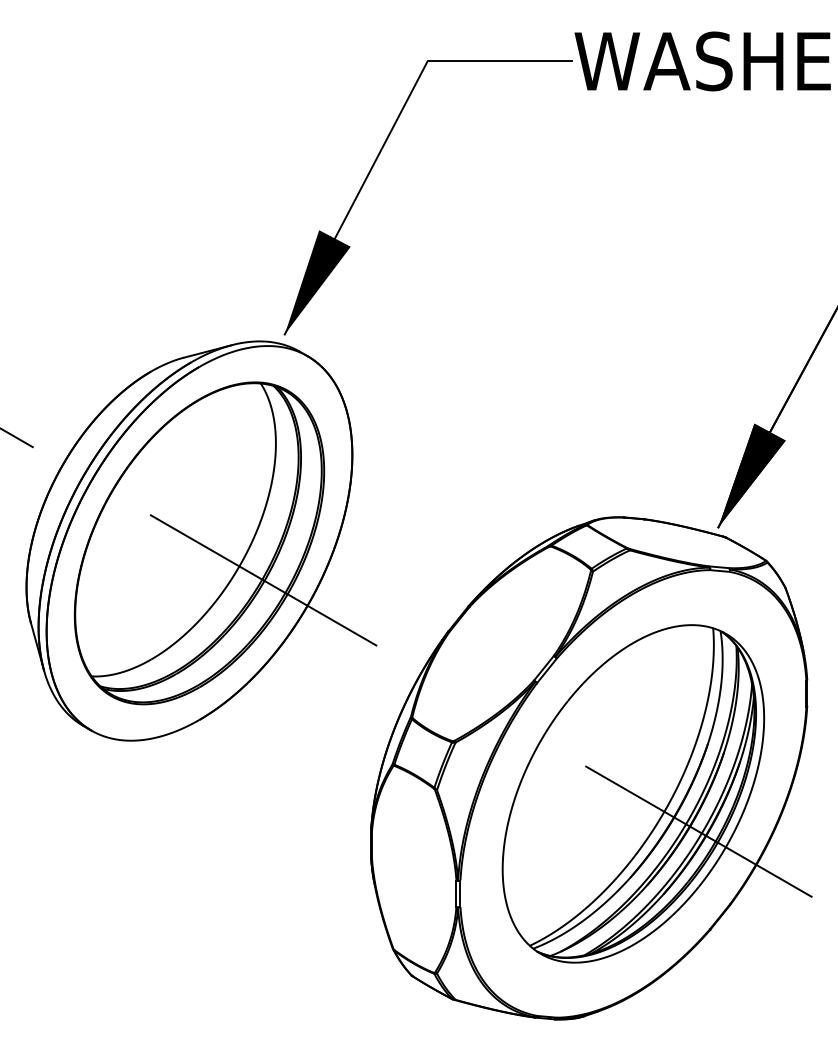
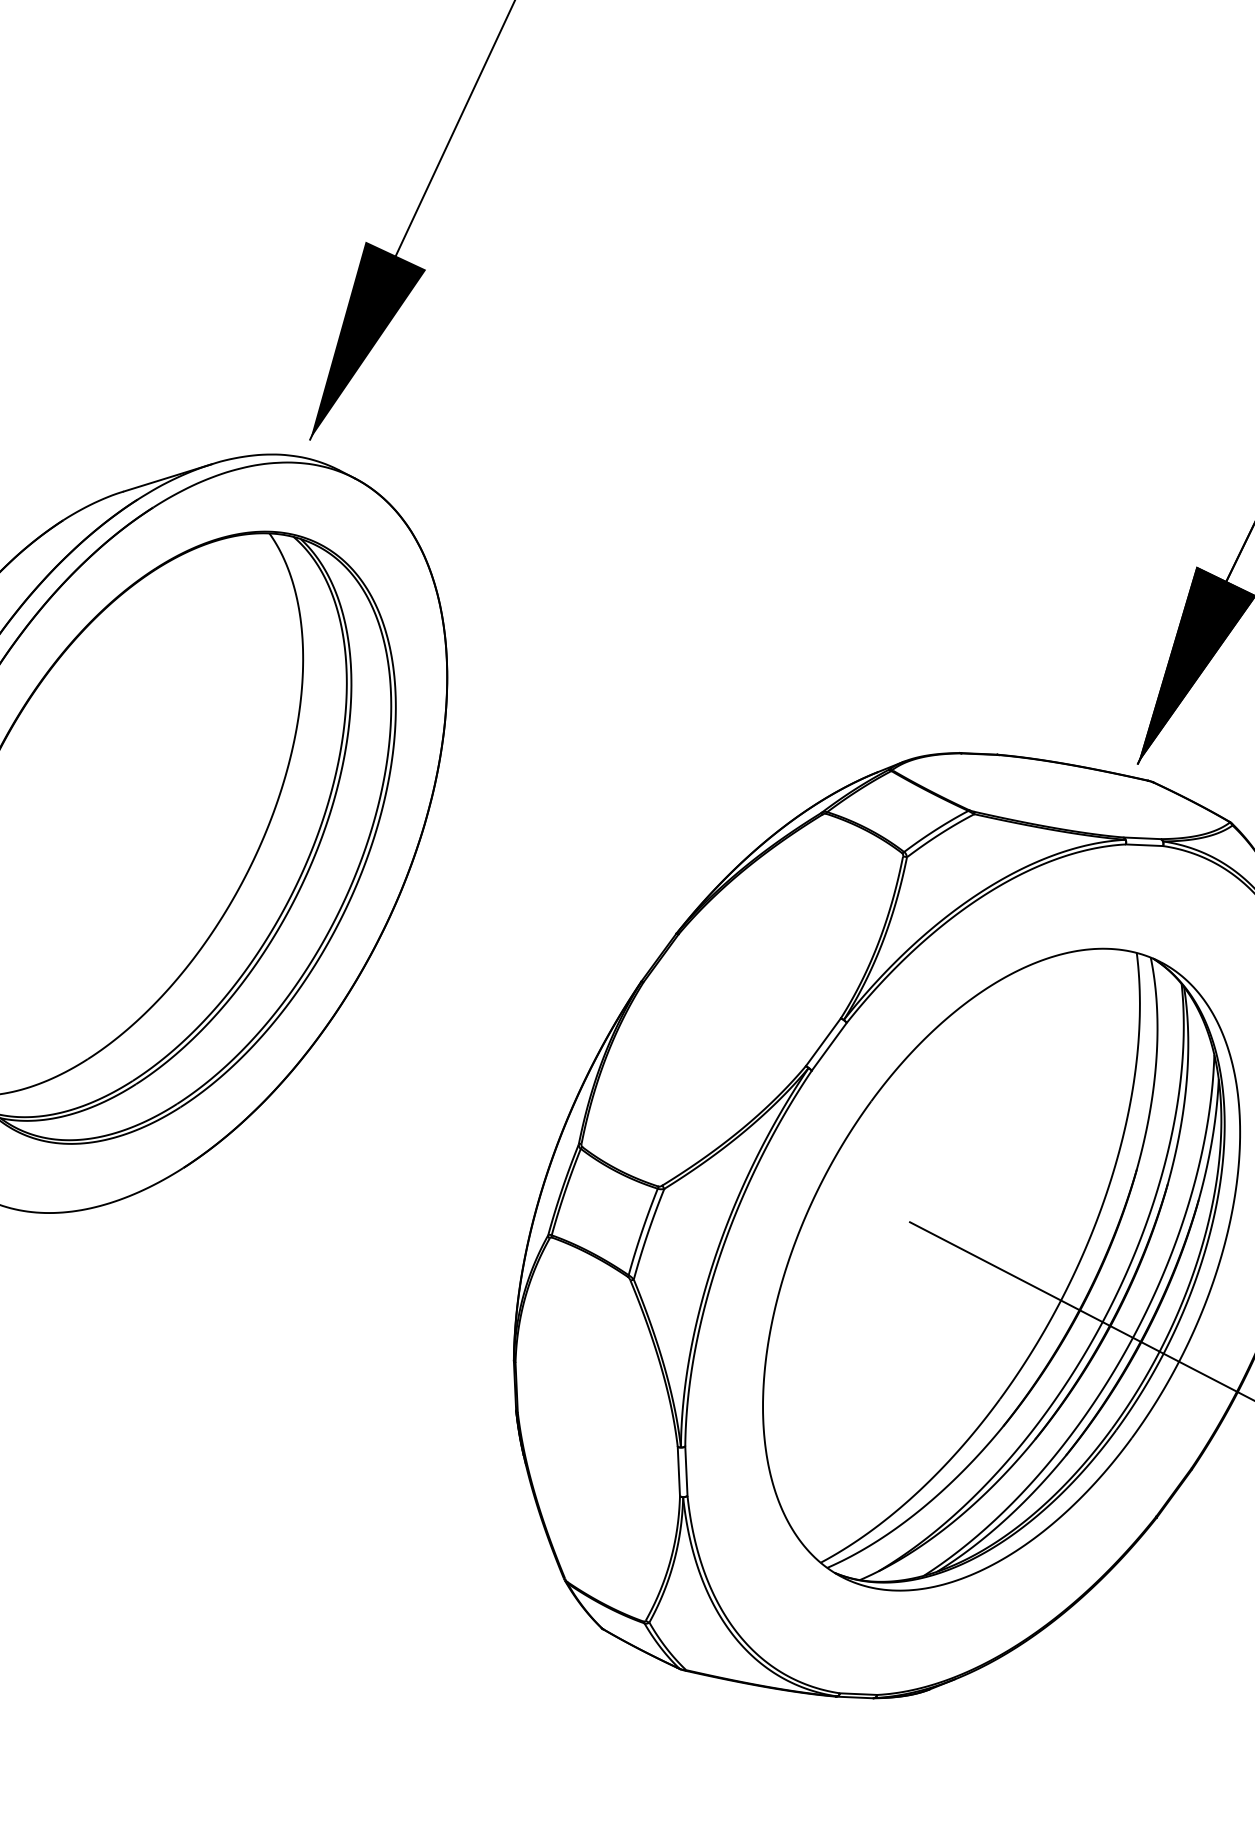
line: (271, 584) -> (306, 908), removed

